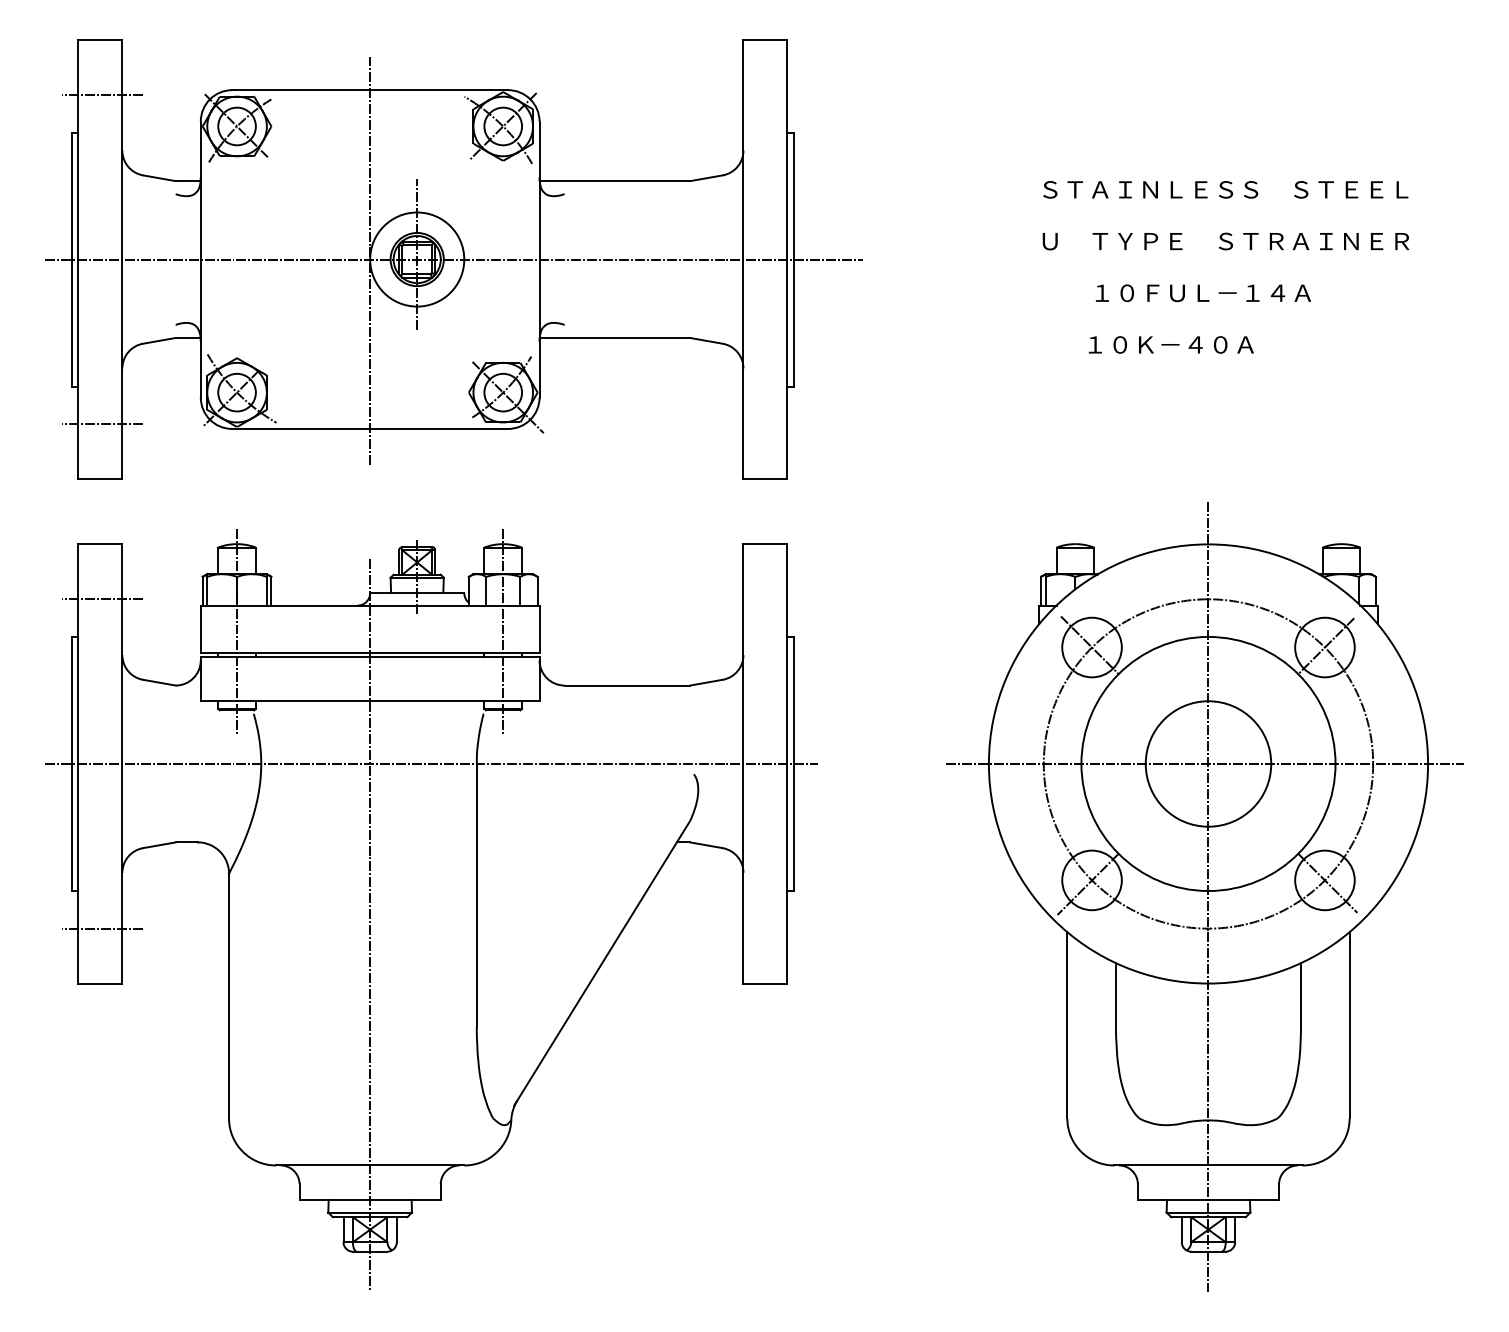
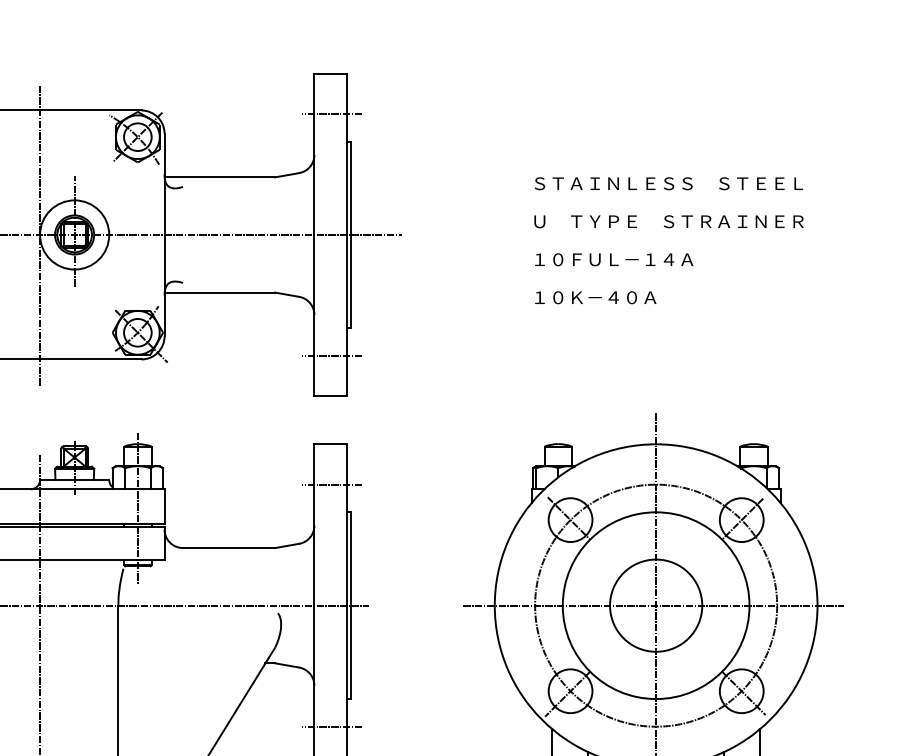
line: (767, 94) -> (332, 113), added
text: (1203, 293) -> (614, 259), moved
text: (1170, 344) -> (595, 297), moved
line: (767, 424) -> (332, 356), added
line: (767, 599) -> (332, 484), added
line: (767, 928) -> (332, 726), added

